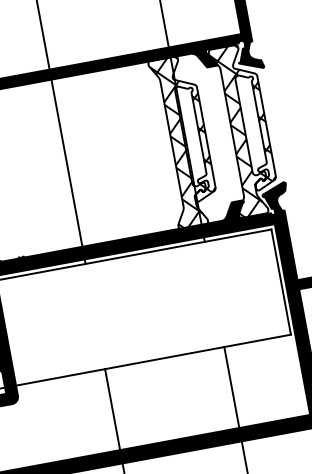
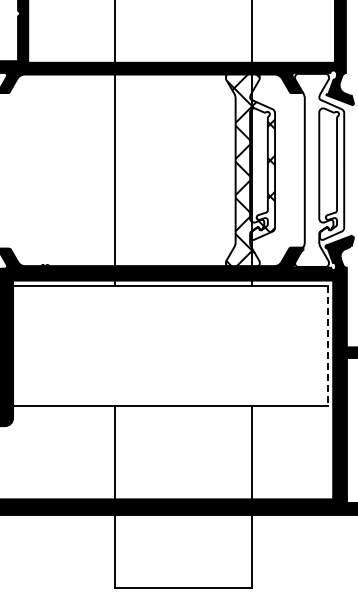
hatch: (244, 129) -> (319, 169), removed
line: (281, 282) -> (328, 346), solid -> dashed

